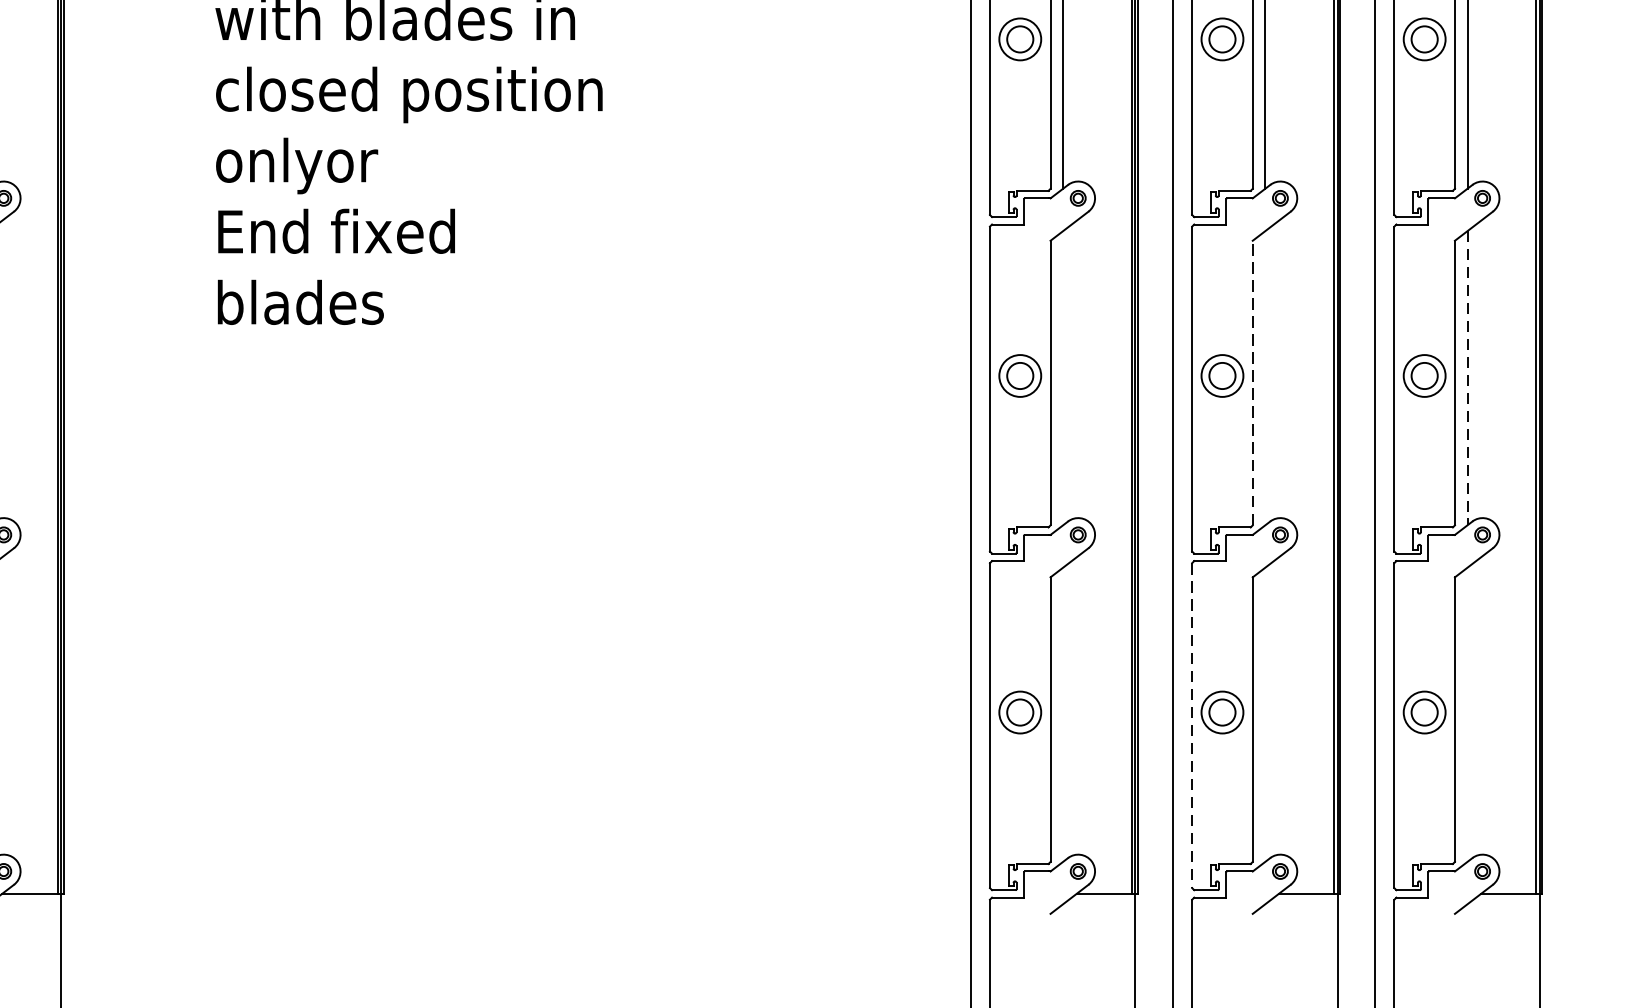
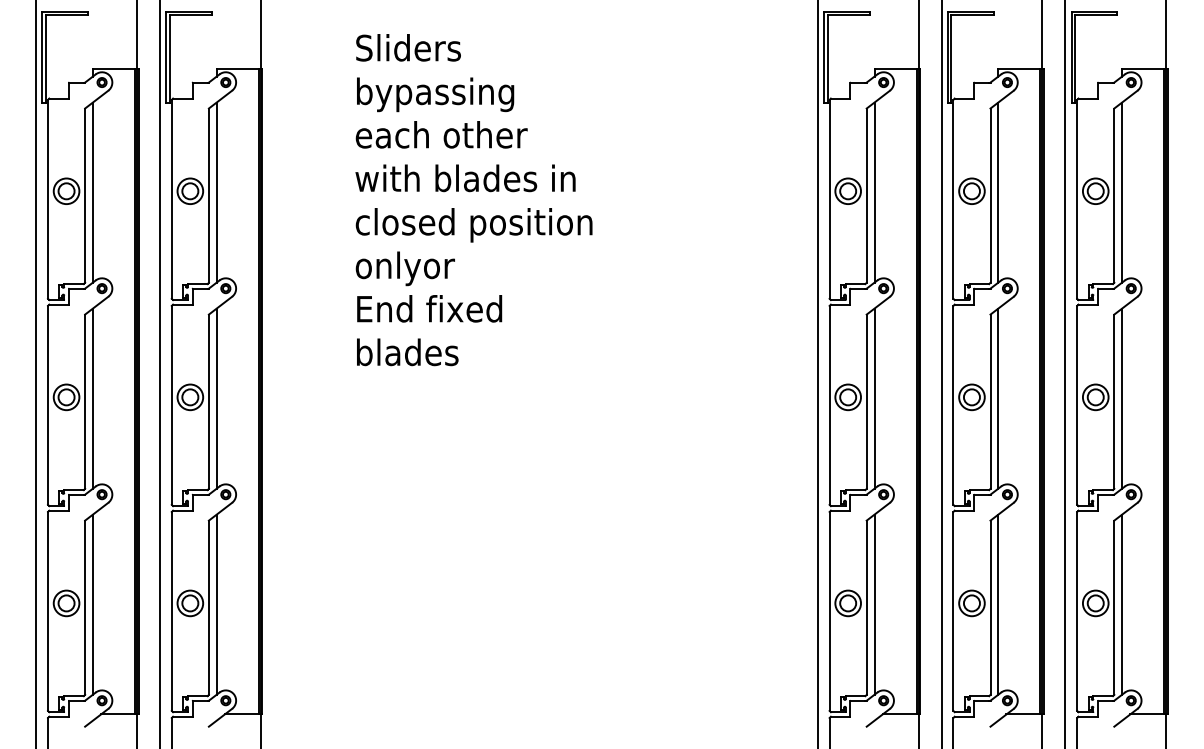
line: (1063, 377) -> (874, 398), added
line: (1265, 377) -> (998, 398), added
line: (1468, 379) -> (1122, 399), dashed -> solid
line: (1252, 382) -> (990, 401), dashed -> solid
line: (1063, 714) -> (874, 604), added
line: (1265, 714) -> (998, 604), added
line: (1468, 714) -> (1122, 604), added
line: (1192, 725) -> (953, 611), dashed -> solid

